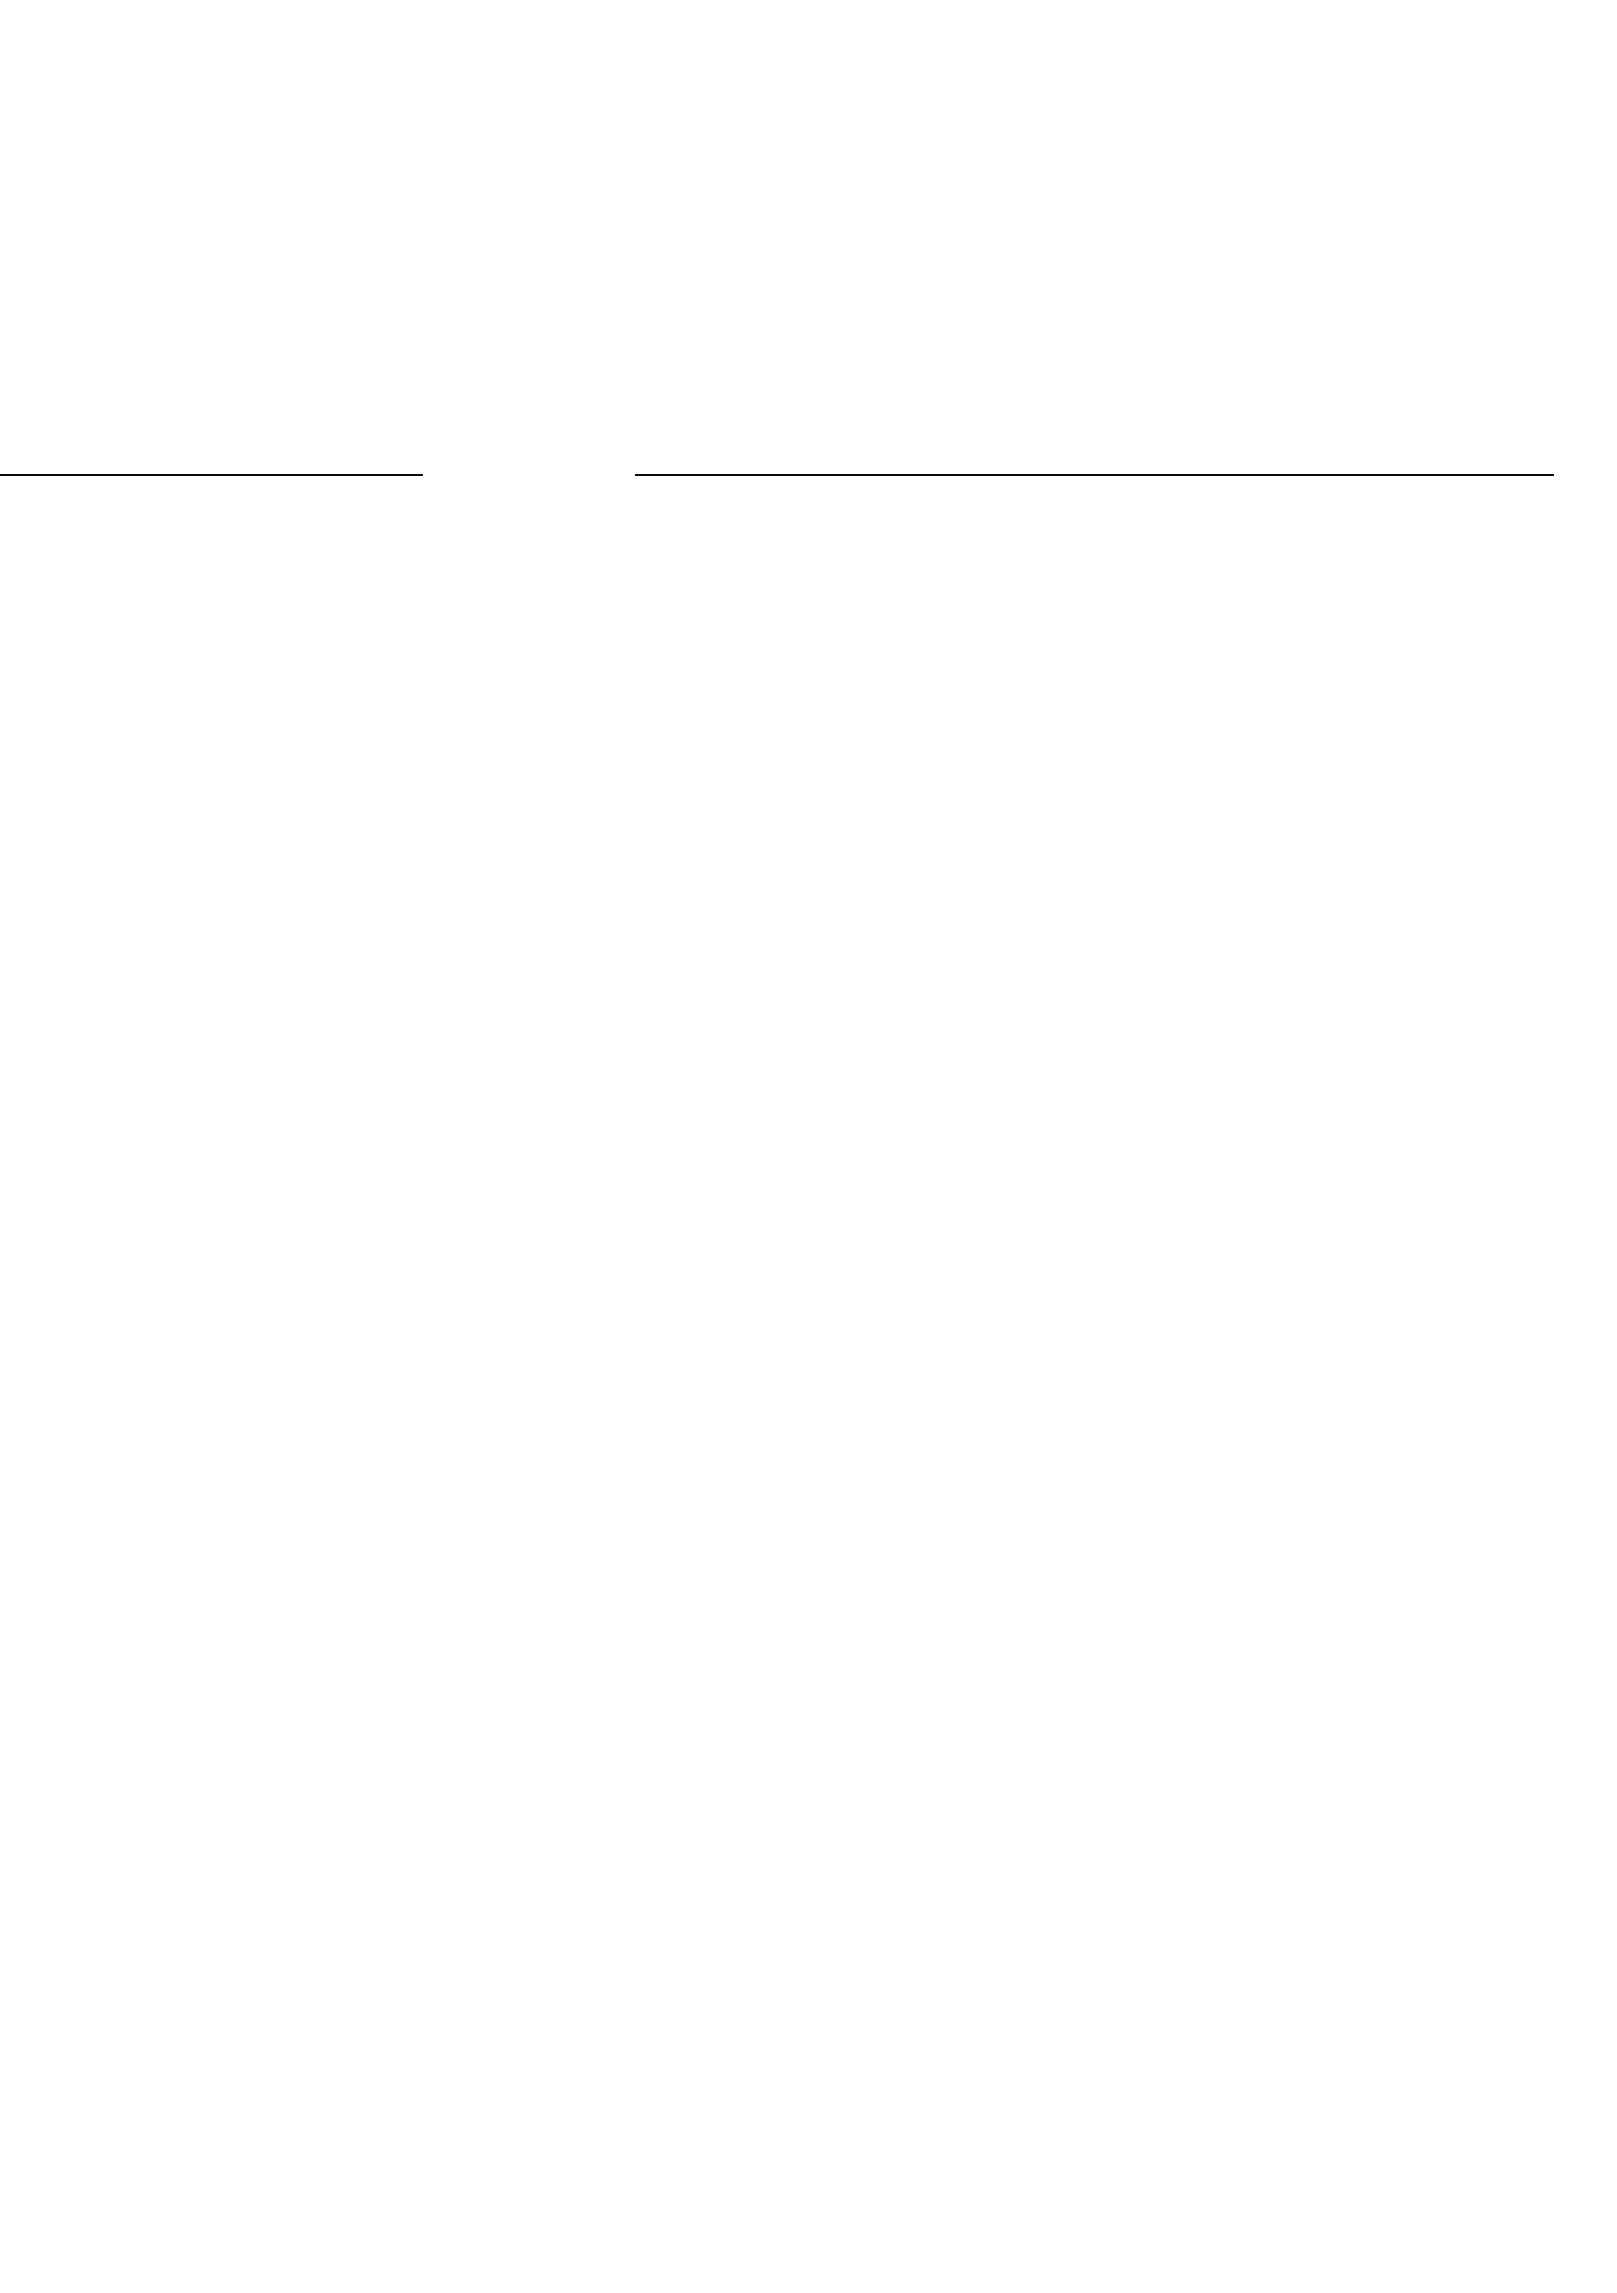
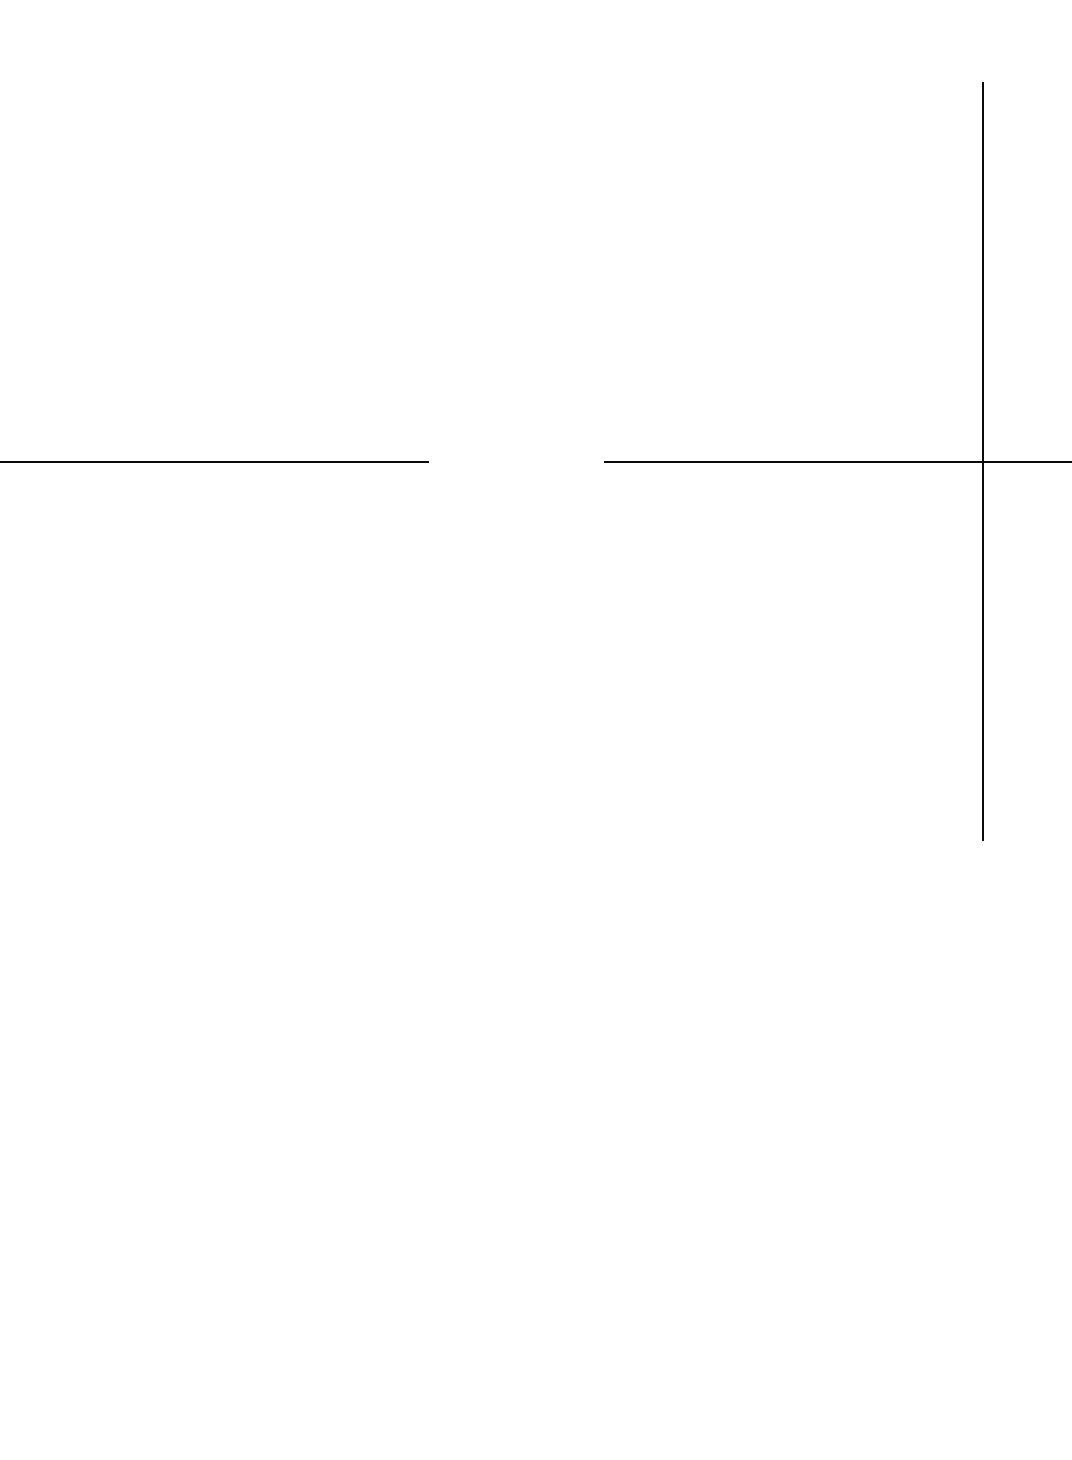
line: (1094, 474) -> (982, 460), added

